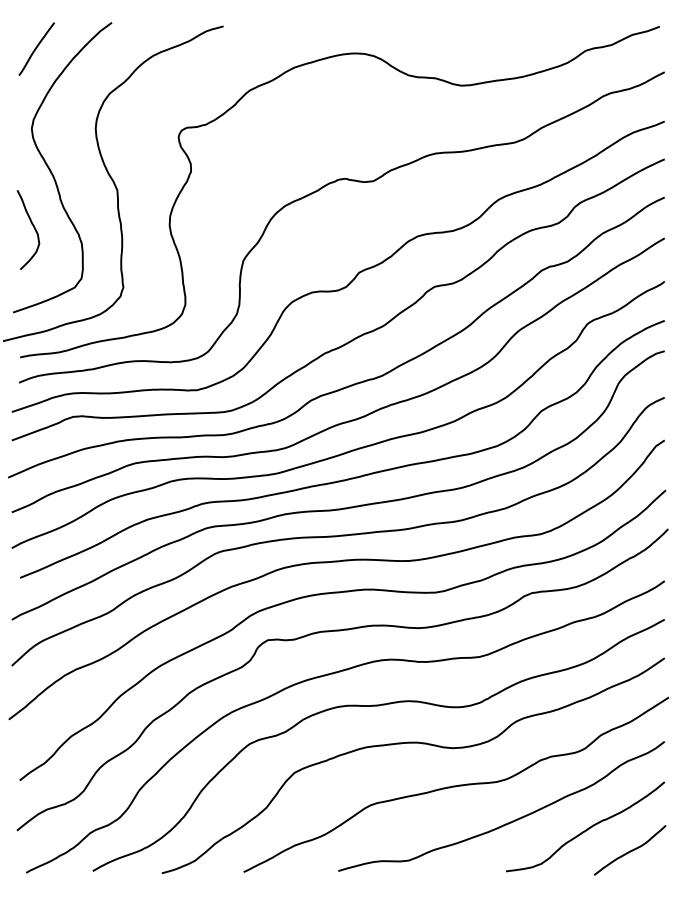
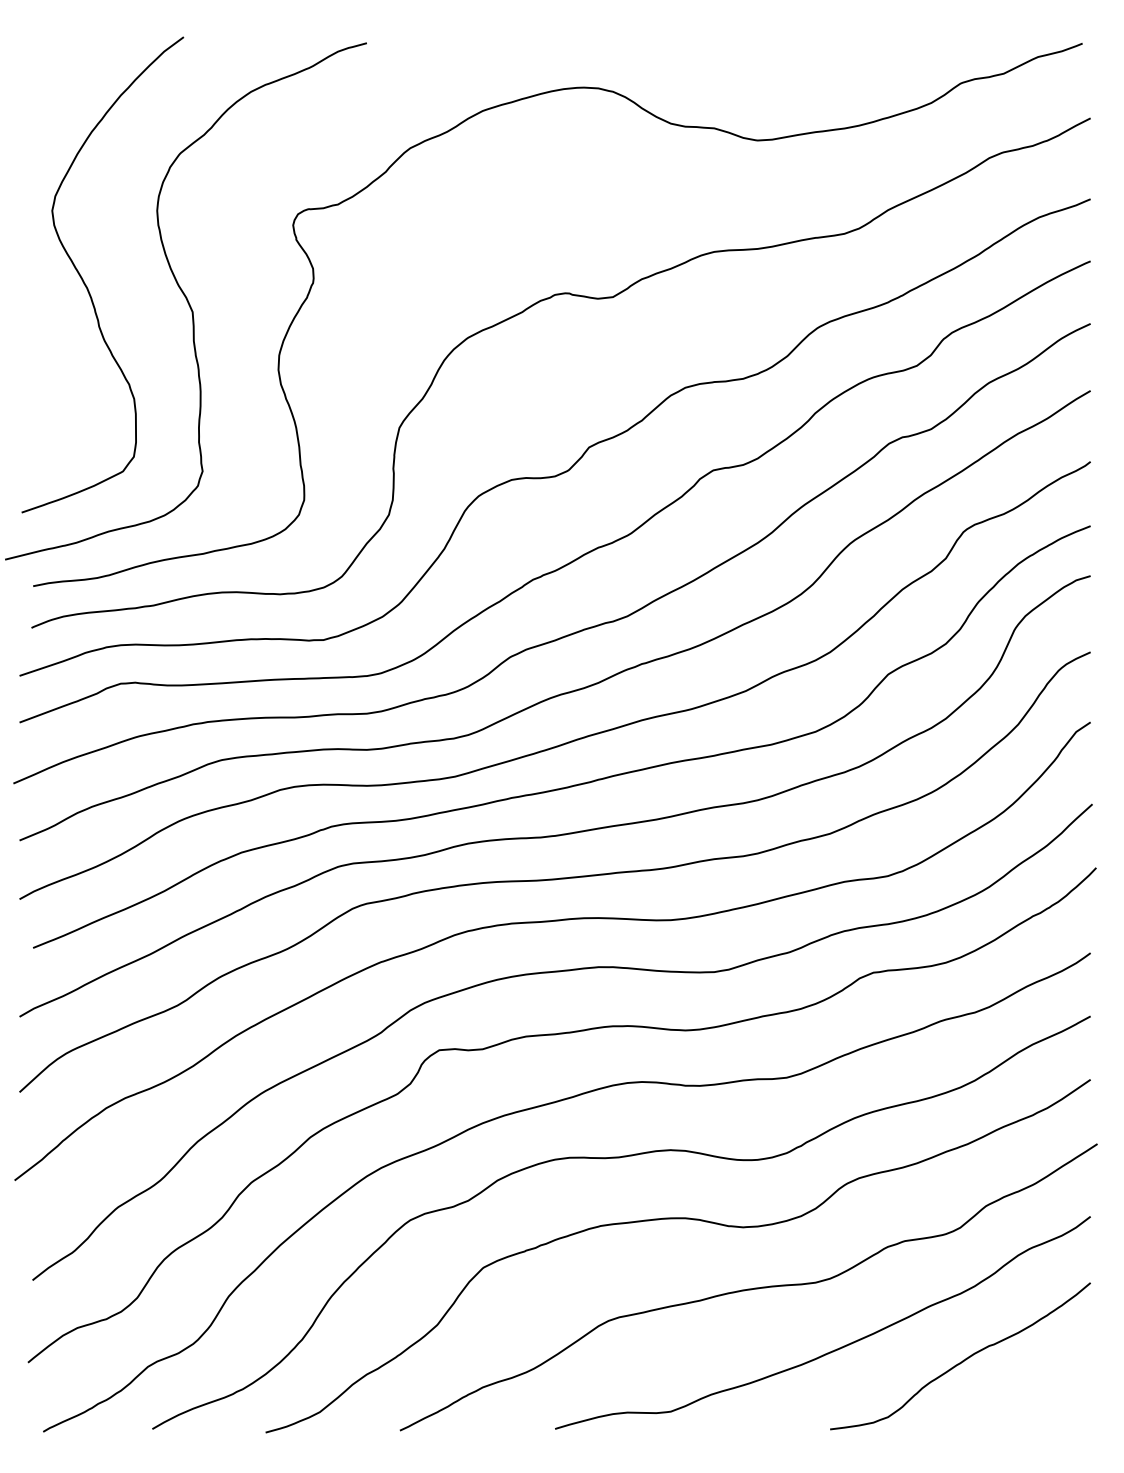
curve: (36, 48) -> (60, 79), removed
curve: (32, 226) -> (53, 371), removed
curve: (629, 850) -> (1032, 1395), removed

